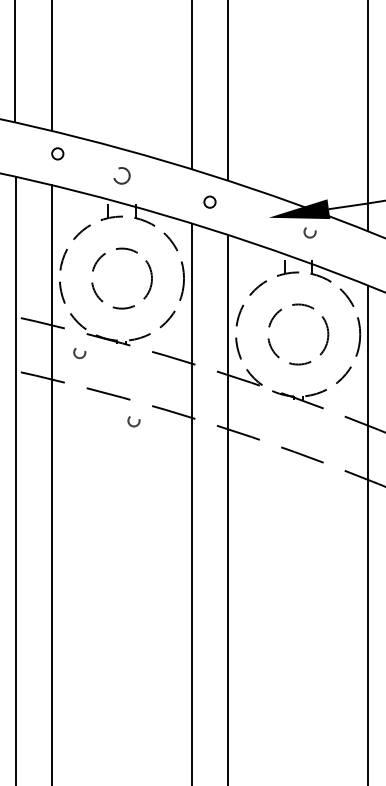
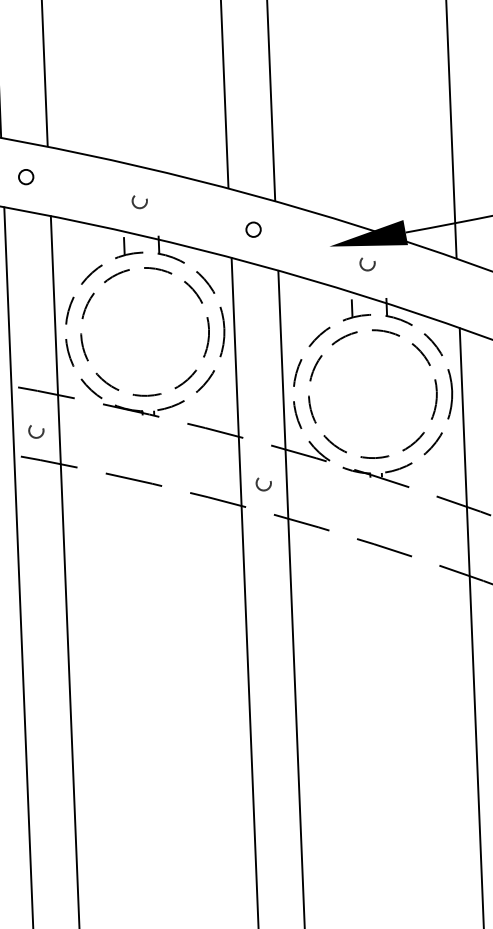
circle: (57, 153) -> (25, 176), moved
circle: (121, 176) -> (139, 201), size x0.71
circle: (309, 232) -> (366, 263), moved
circle: (121, 278) -> (144, 331), size x1.67
circle: (298, 334) -> (373, 394), size x1.67
circle: (79, 353) -> (36, 431), moved
circle: (133, 421) -> (263, 484), moved

